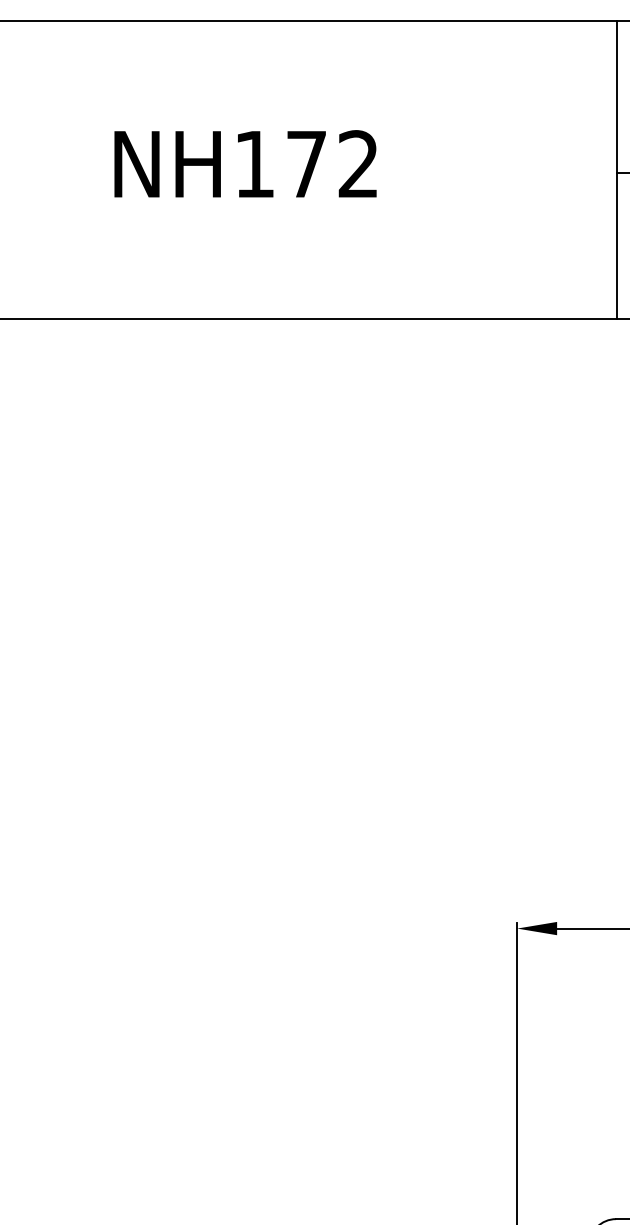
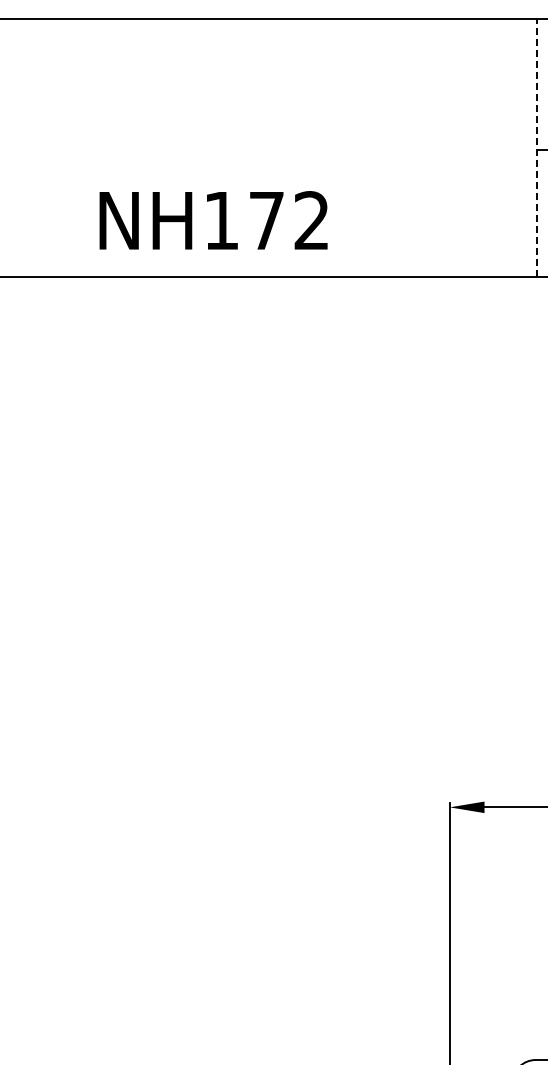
text: (245, 164) -> (213, 220), moved
line: (616, 169) -> (536, 147), solid -> dashed

